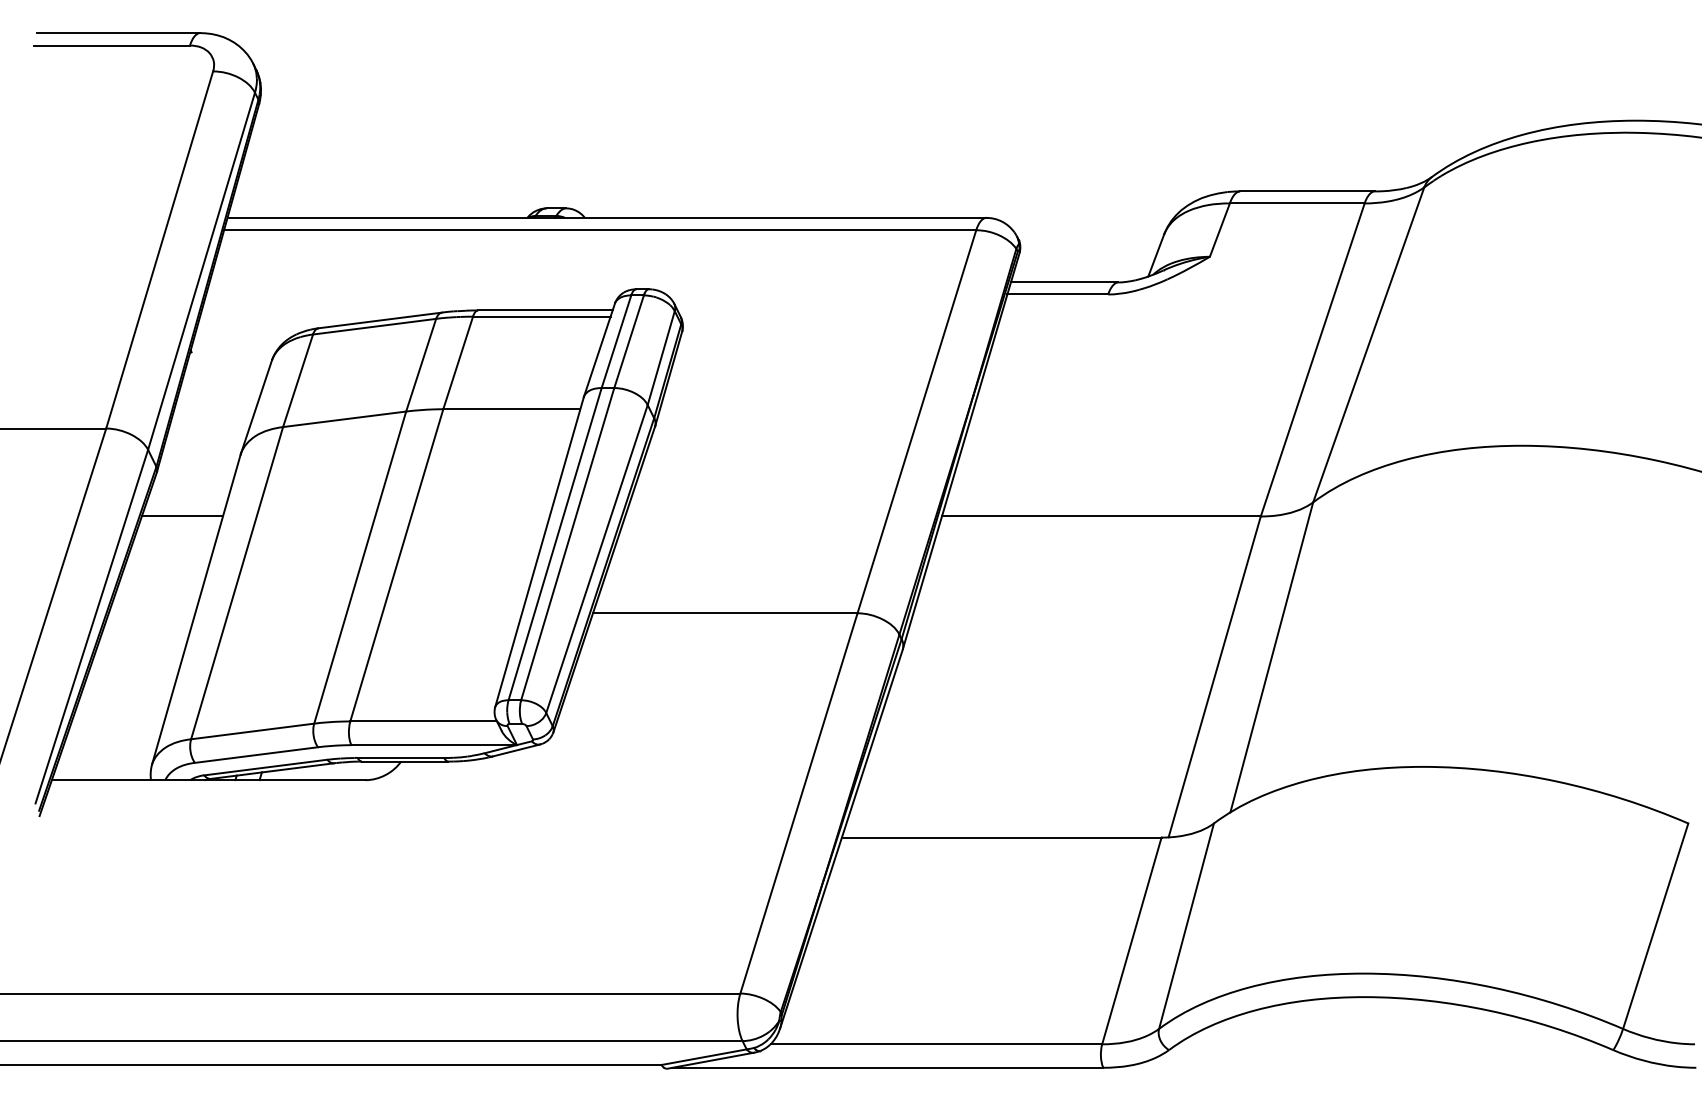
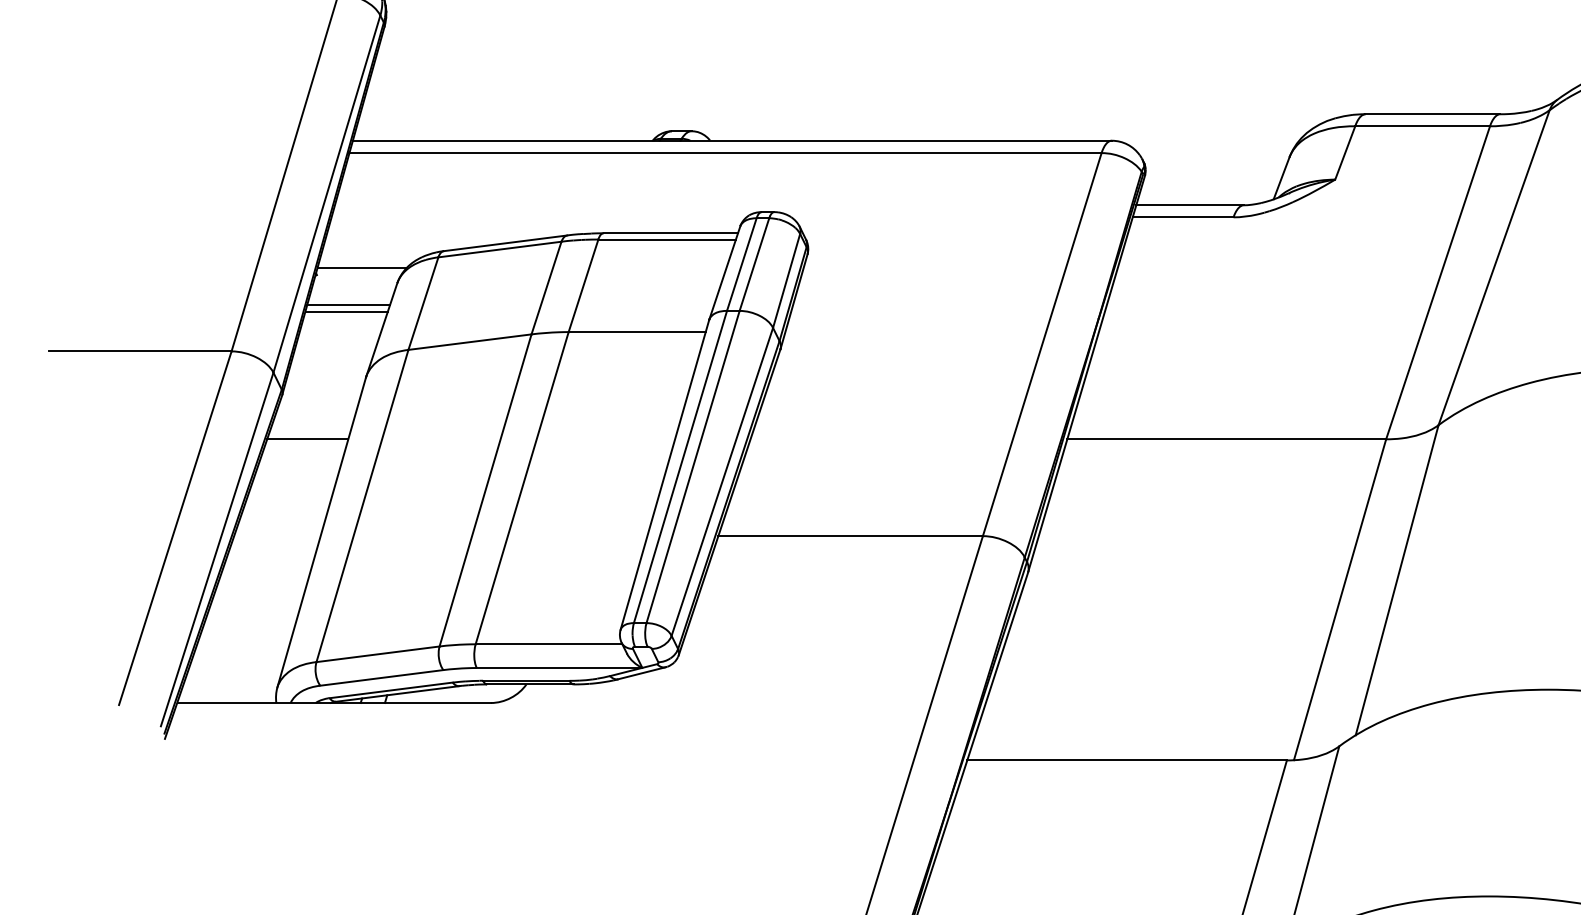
line: (236, 345) -> (361, 268), added
line: (223, 381) -> (348, 304), added
line: (221, 388) -> (346, 311), added

